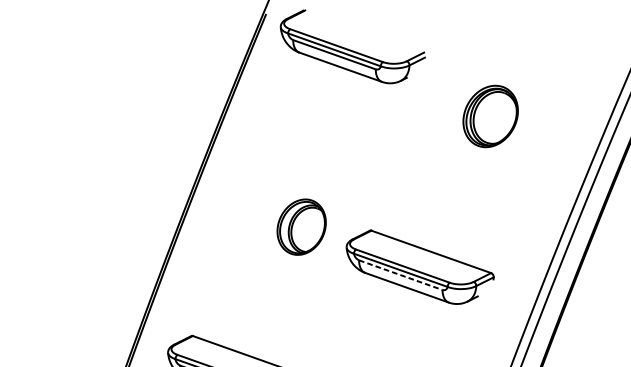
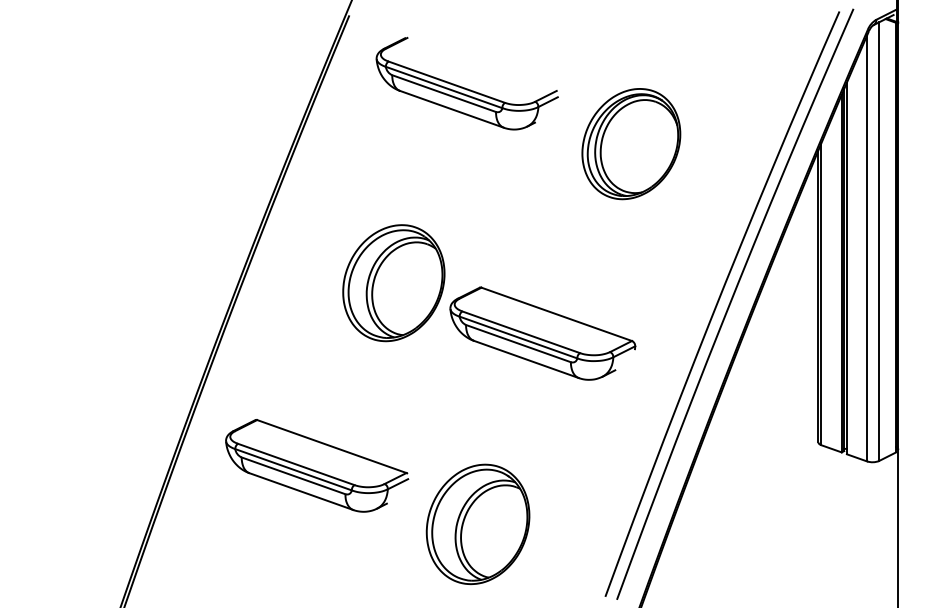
part: (352, 46) -> (466, 83), moved
part: (490, 116) -> (631, 144), size x1.43
part: (301, 227) -> (393, 283), size x1.67
line: (400, 275) -> (518, 343), dashed -> solid

